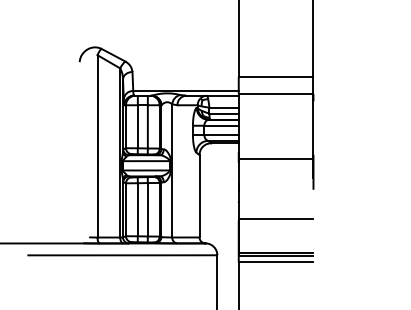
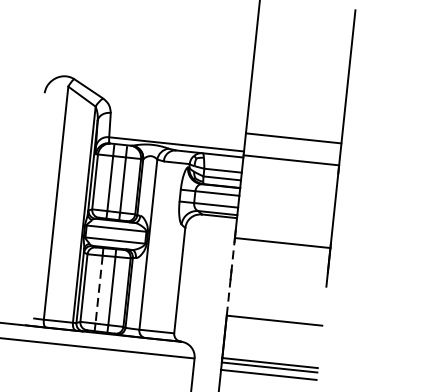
line: (238, 188) -> (230, 275), solid -> dashed
line: (137, 209) -> (98, 289), solid -> dashed

